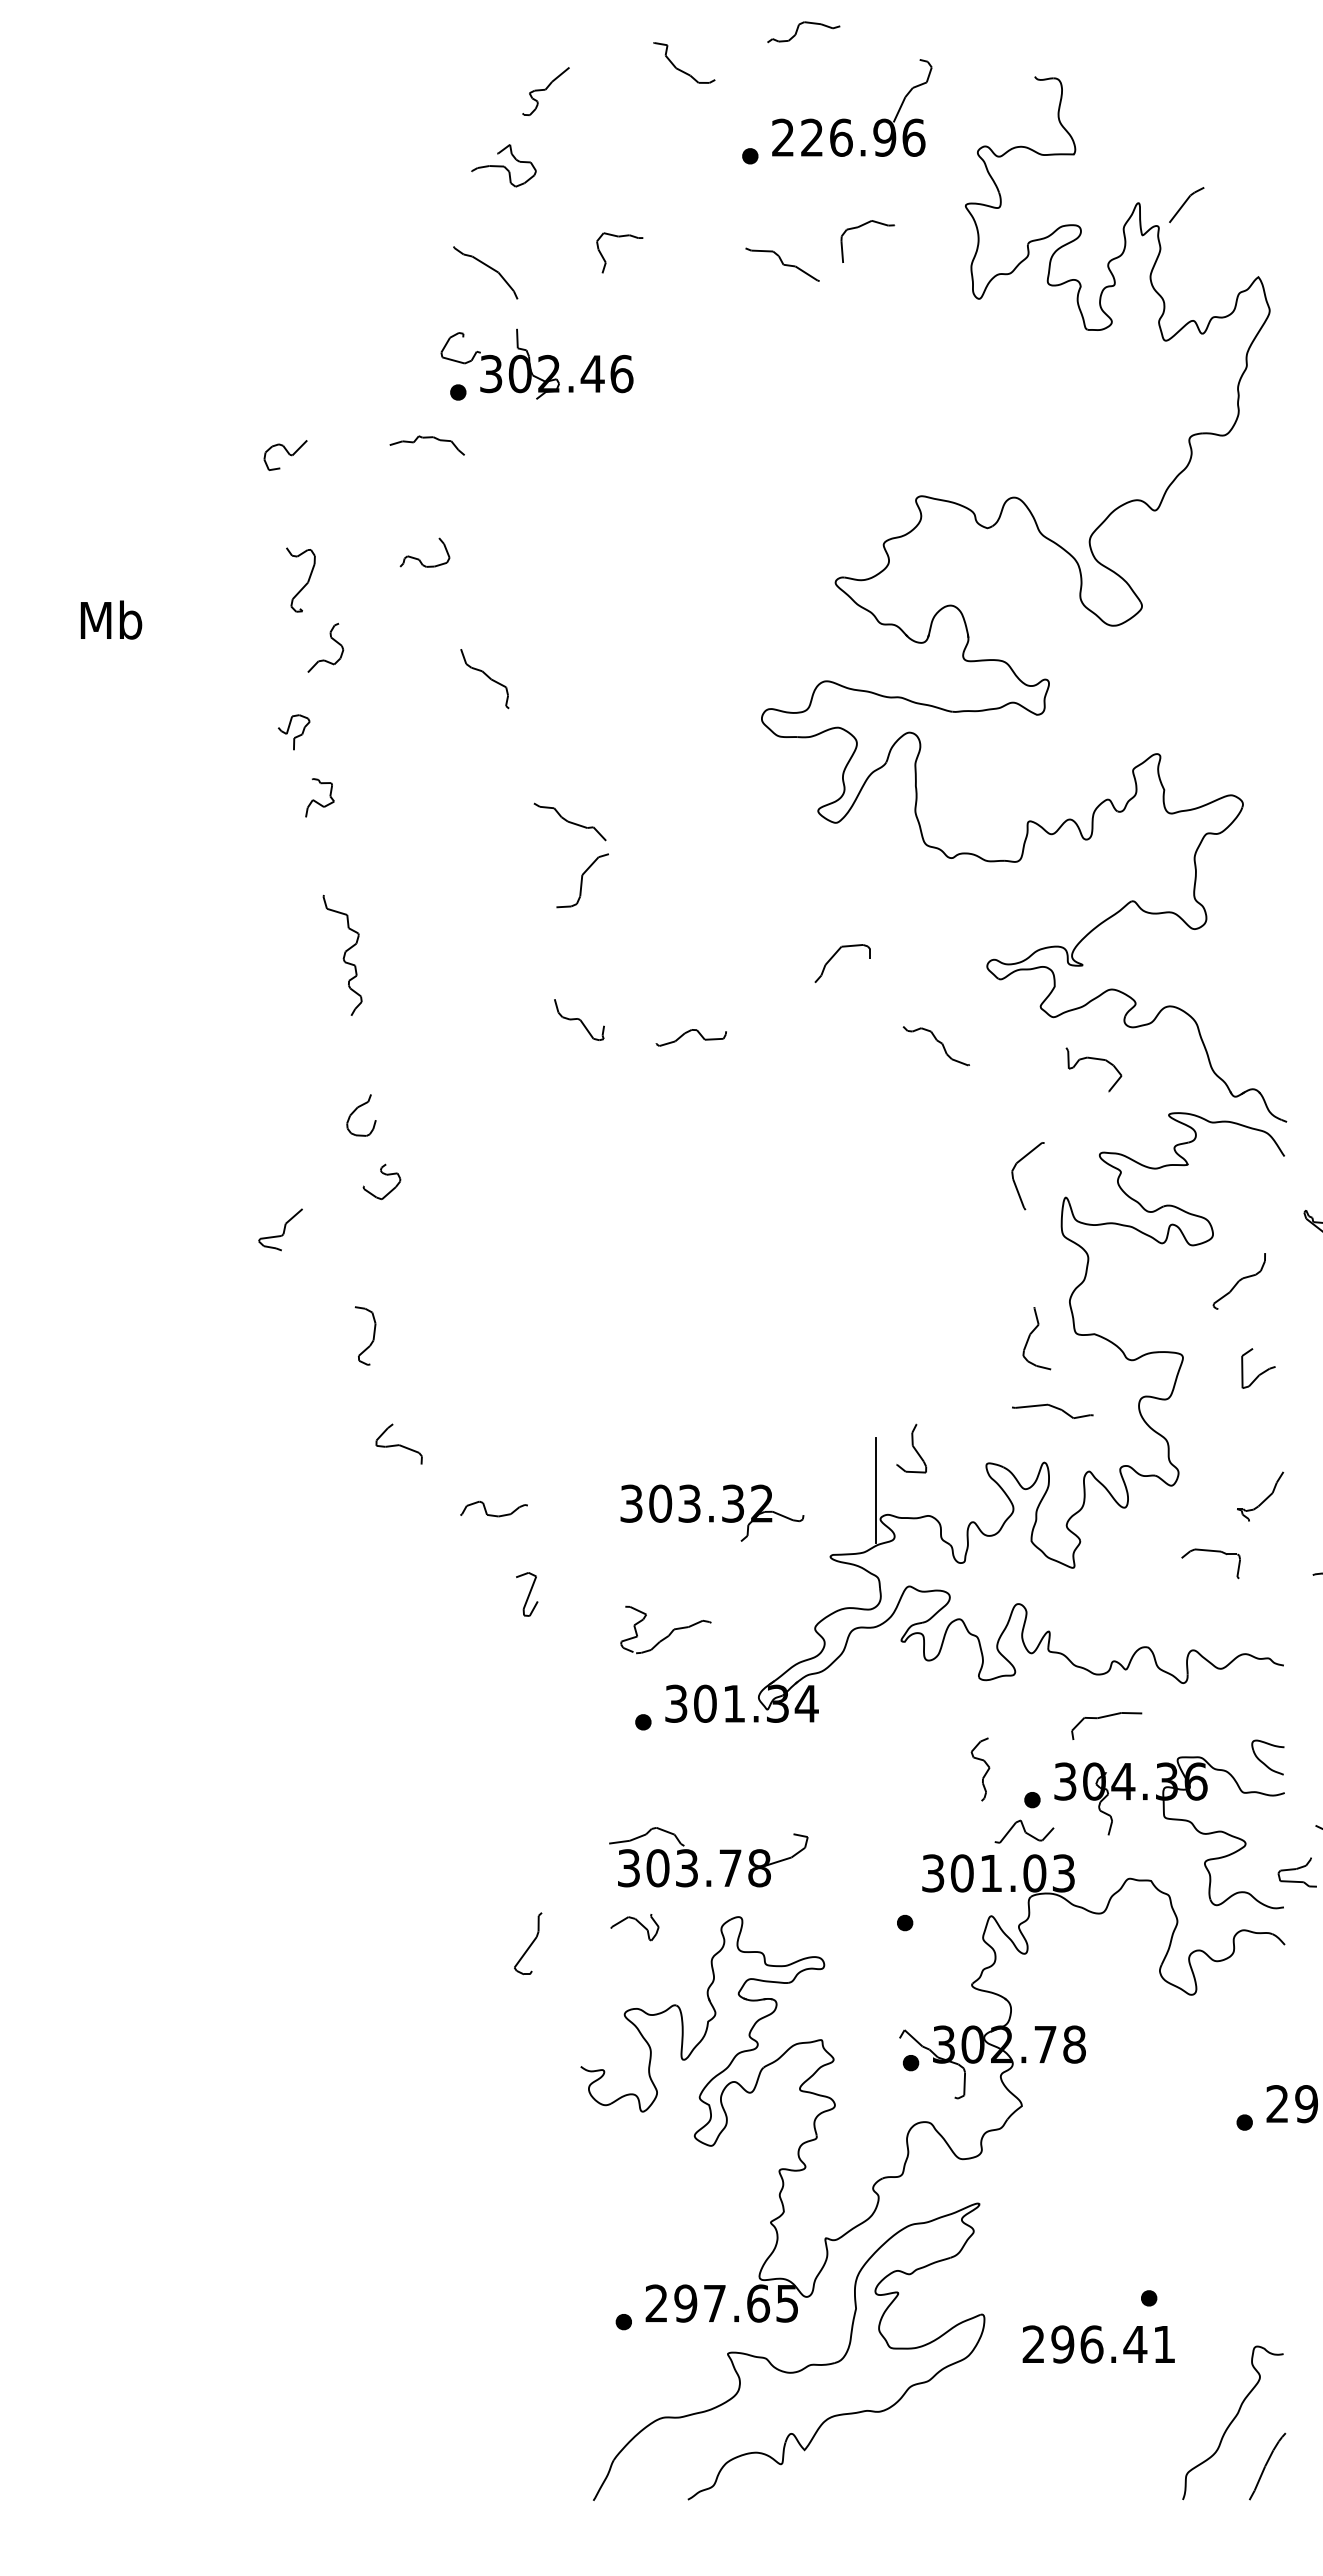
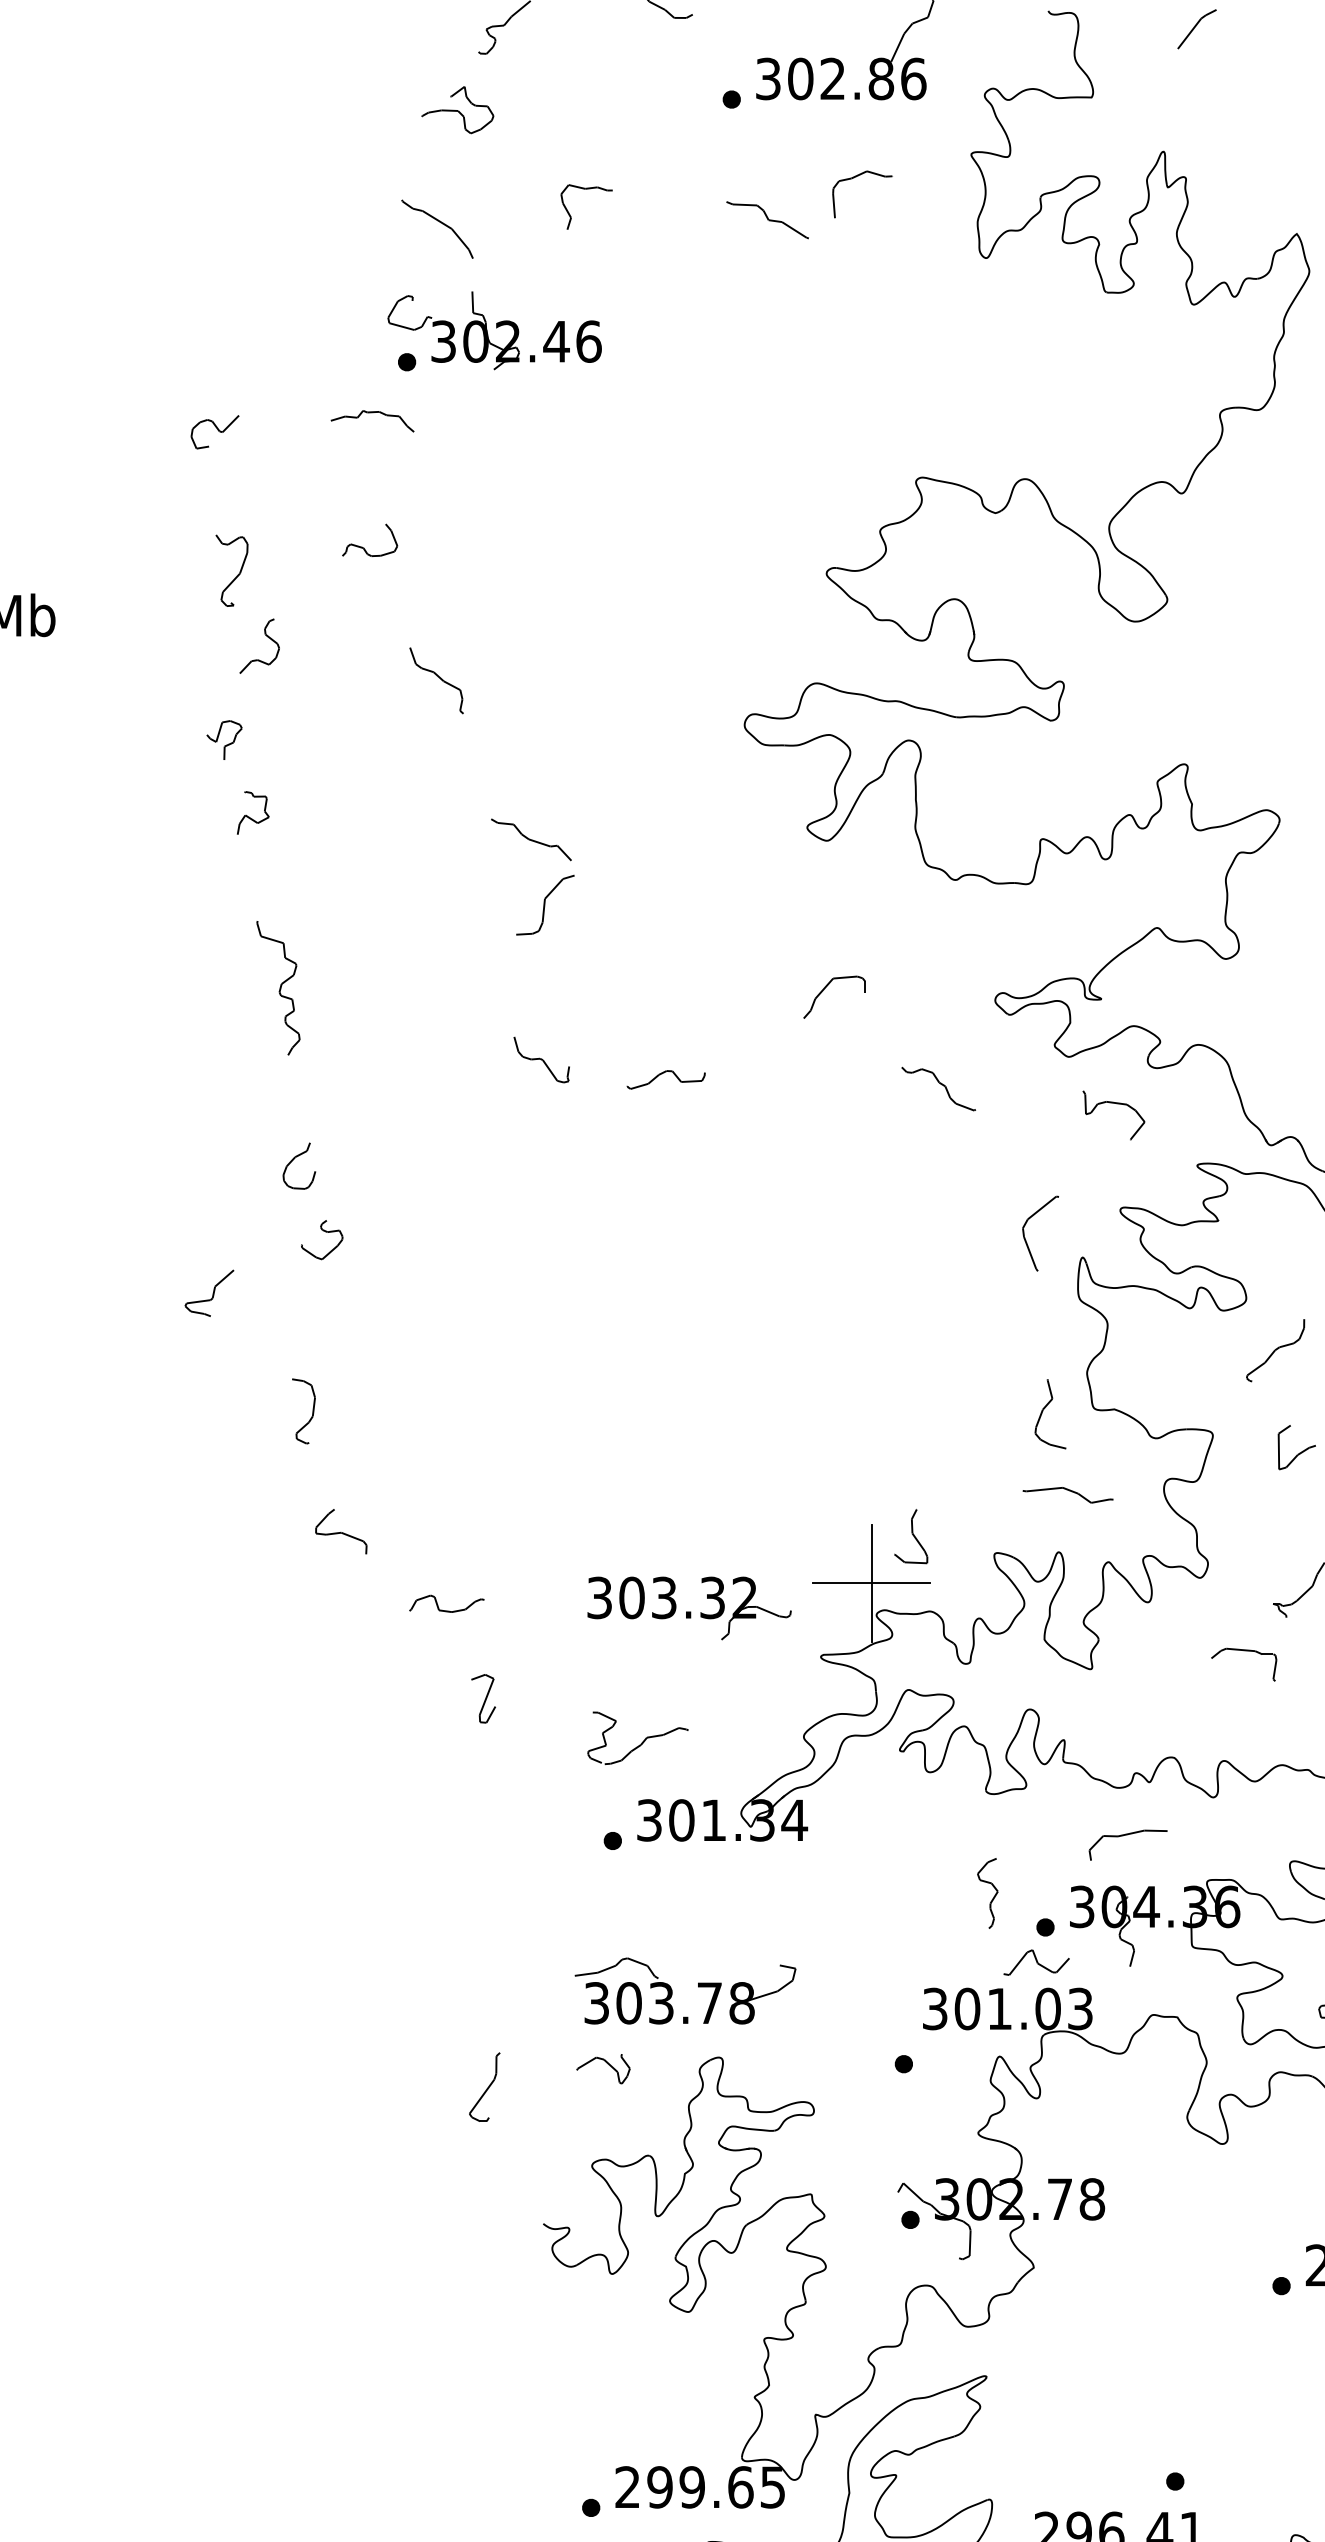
text: (834, 137) -> (825, 78), 226.96 -> 302.86
part: (1186, 205) -> (1196, 29), moved
line: (875, 1490) -> (870, 1583), added
text: (714, 2303) -> (691, 2487), 297.65 -> 299.65

